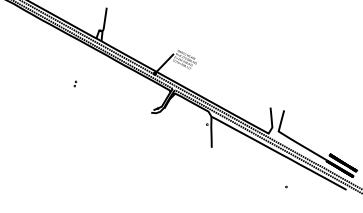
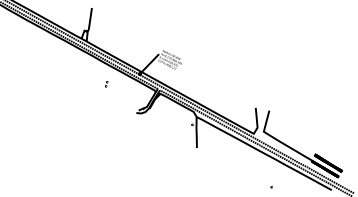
part: (75, 83) -> (106, 83), moved

